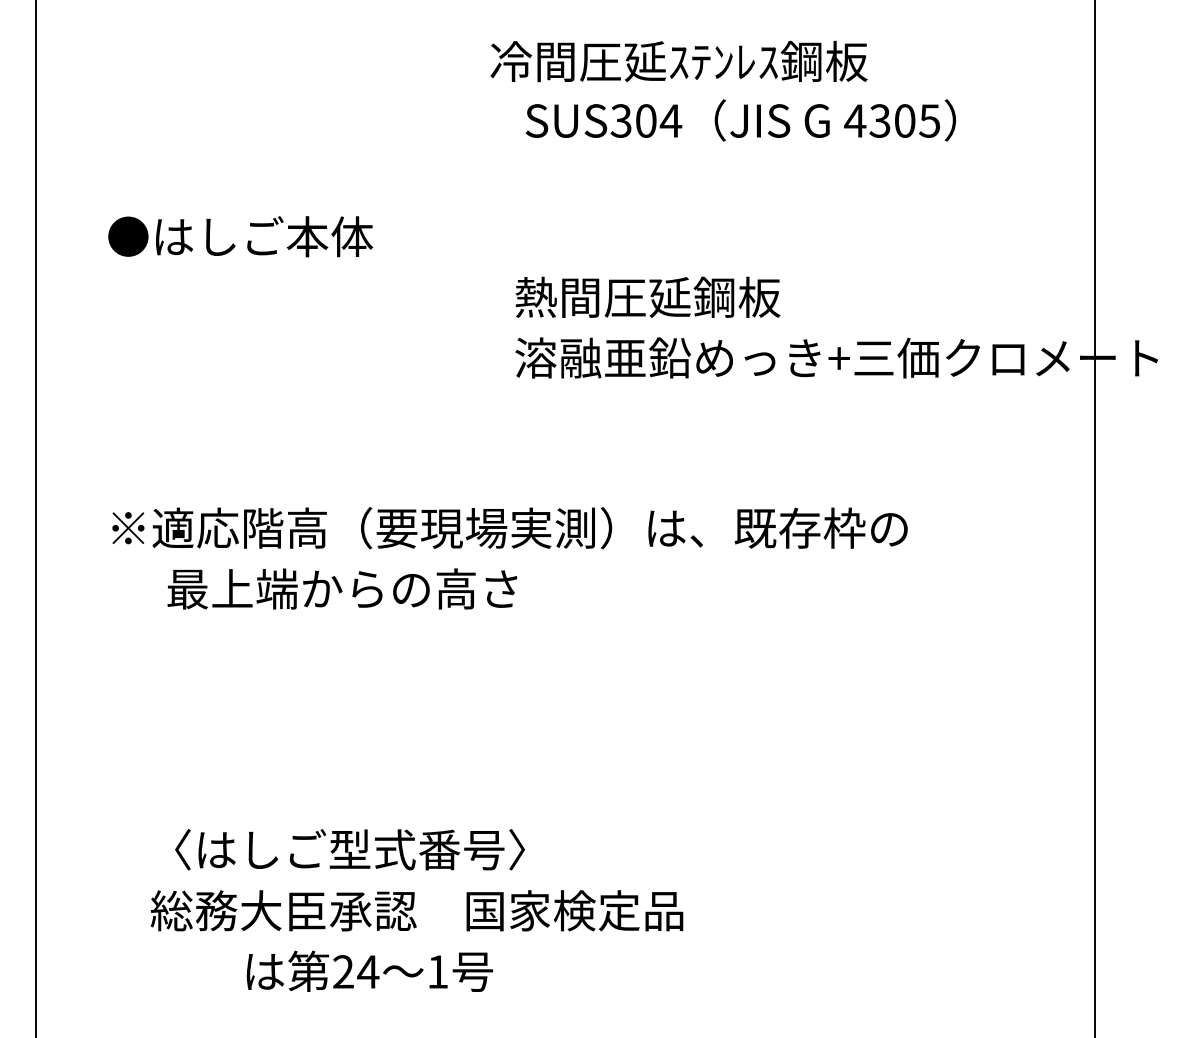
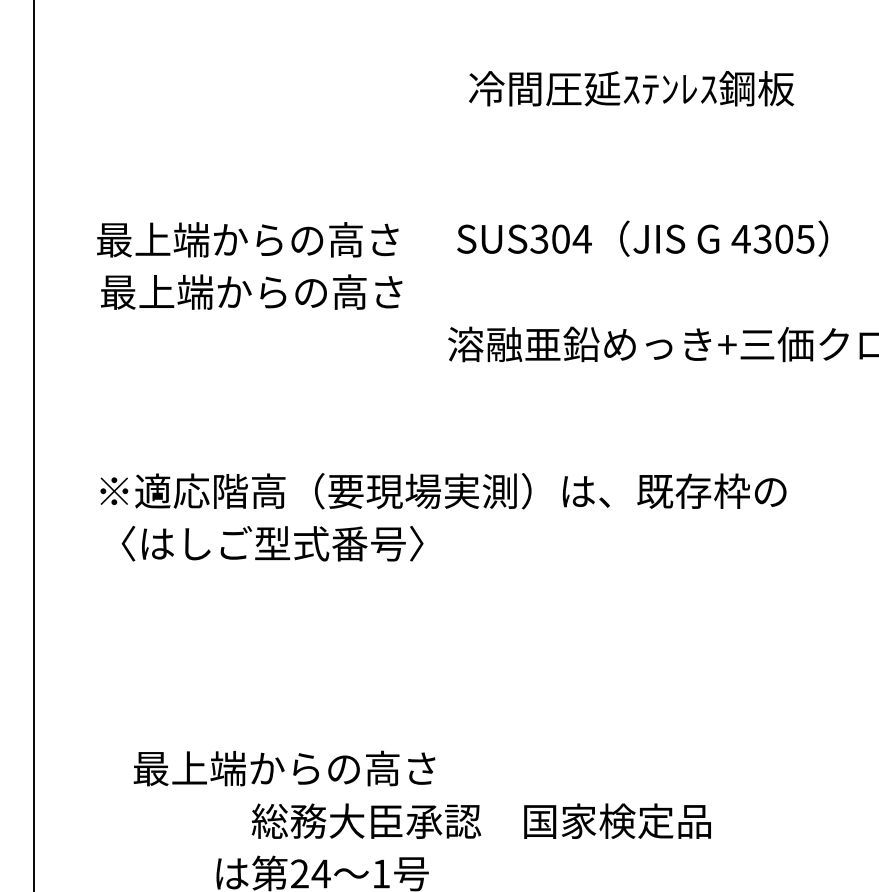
text: (678, 61) -> (631, 88), moved
text: (740, 120) -> (642, 238), moved
text: (282, 236) -> (247, 239), ●はしご本体 -> 最上端からの高さ
text: (446, 296) -> (388, 291), 熱間圧延鋼板 -> 最上端からの高さ
text: (327, 588) -> (286, 543), 最上端からの高さ -> 〈はしご型式番号〉
text: (337, 849) -> (294, 768), 〈はしご型式番号〉 -> 最上端からの高さ
text: (416, 910) -> (480, 820), moved

